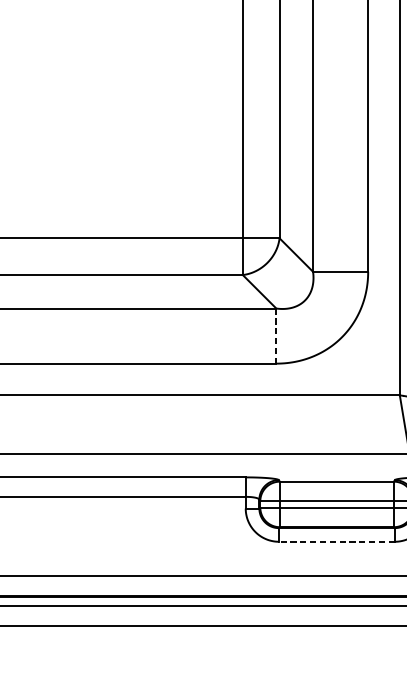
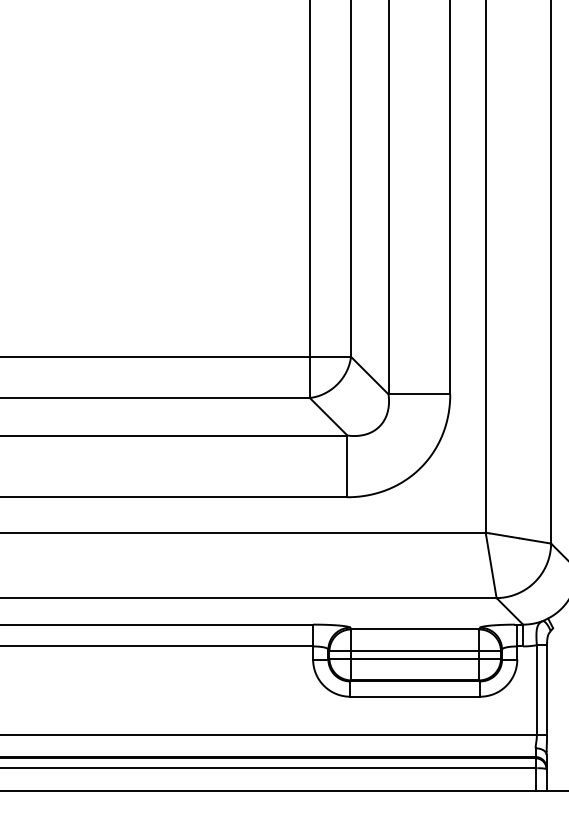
line: (276, 336) -> (347, 466), dashed -> solid
line: (337, 541) -> (415, 696), dashed -> solid

